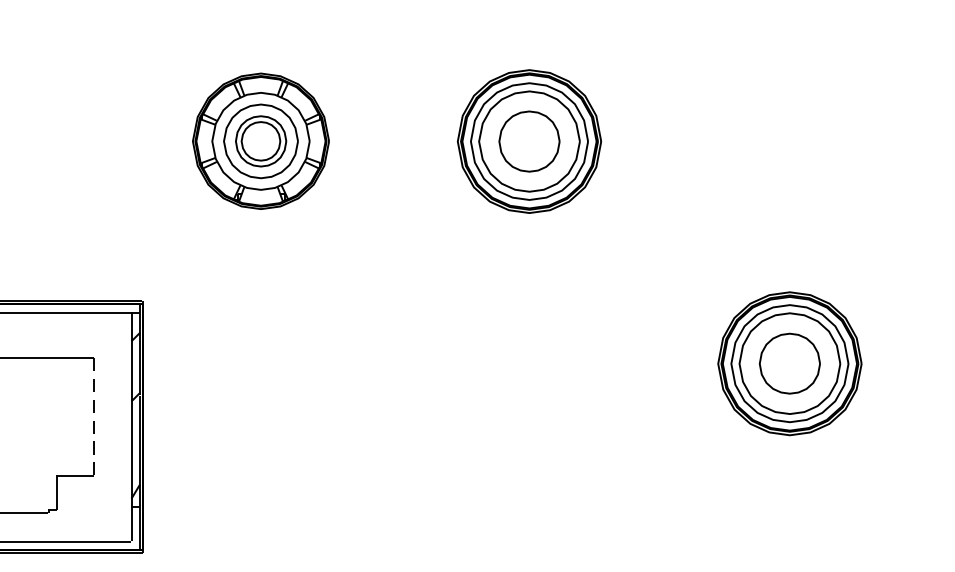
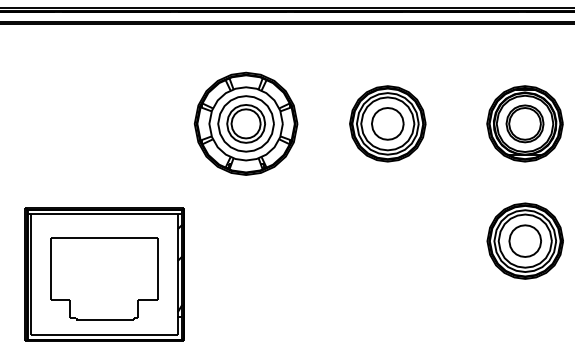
part: (259, 140) -> (245, 123), size x1.43
part: (788, 140) -> (524, 123), added
line: (95, 417) -> (158, 269), dashed -> solid

